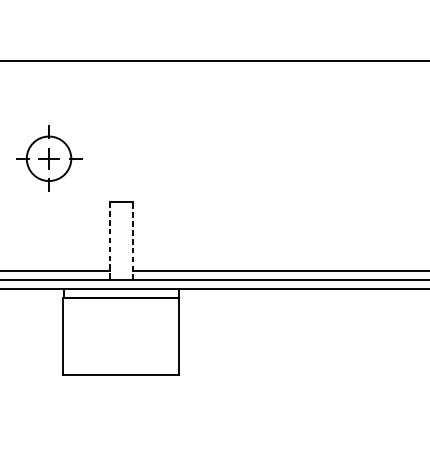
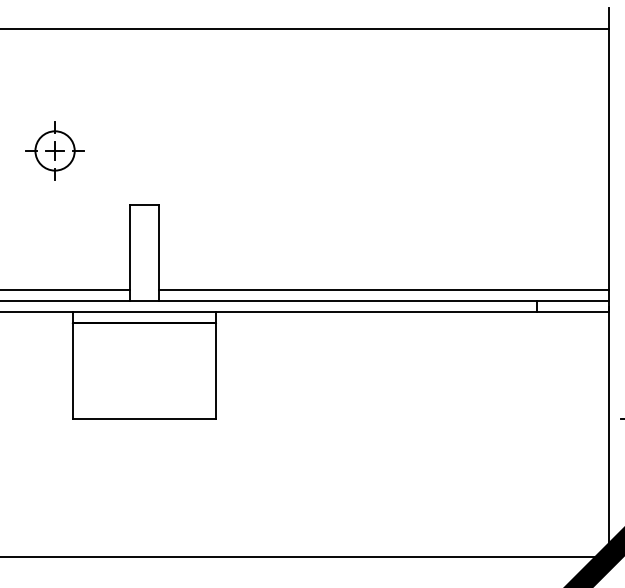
part: (48, 158) -> (54, 150), size x0.71
line: (132, 240) -> (158, 252), dashed -> solid
line: (109, 241) -> (130, 253), dashed -> solid

